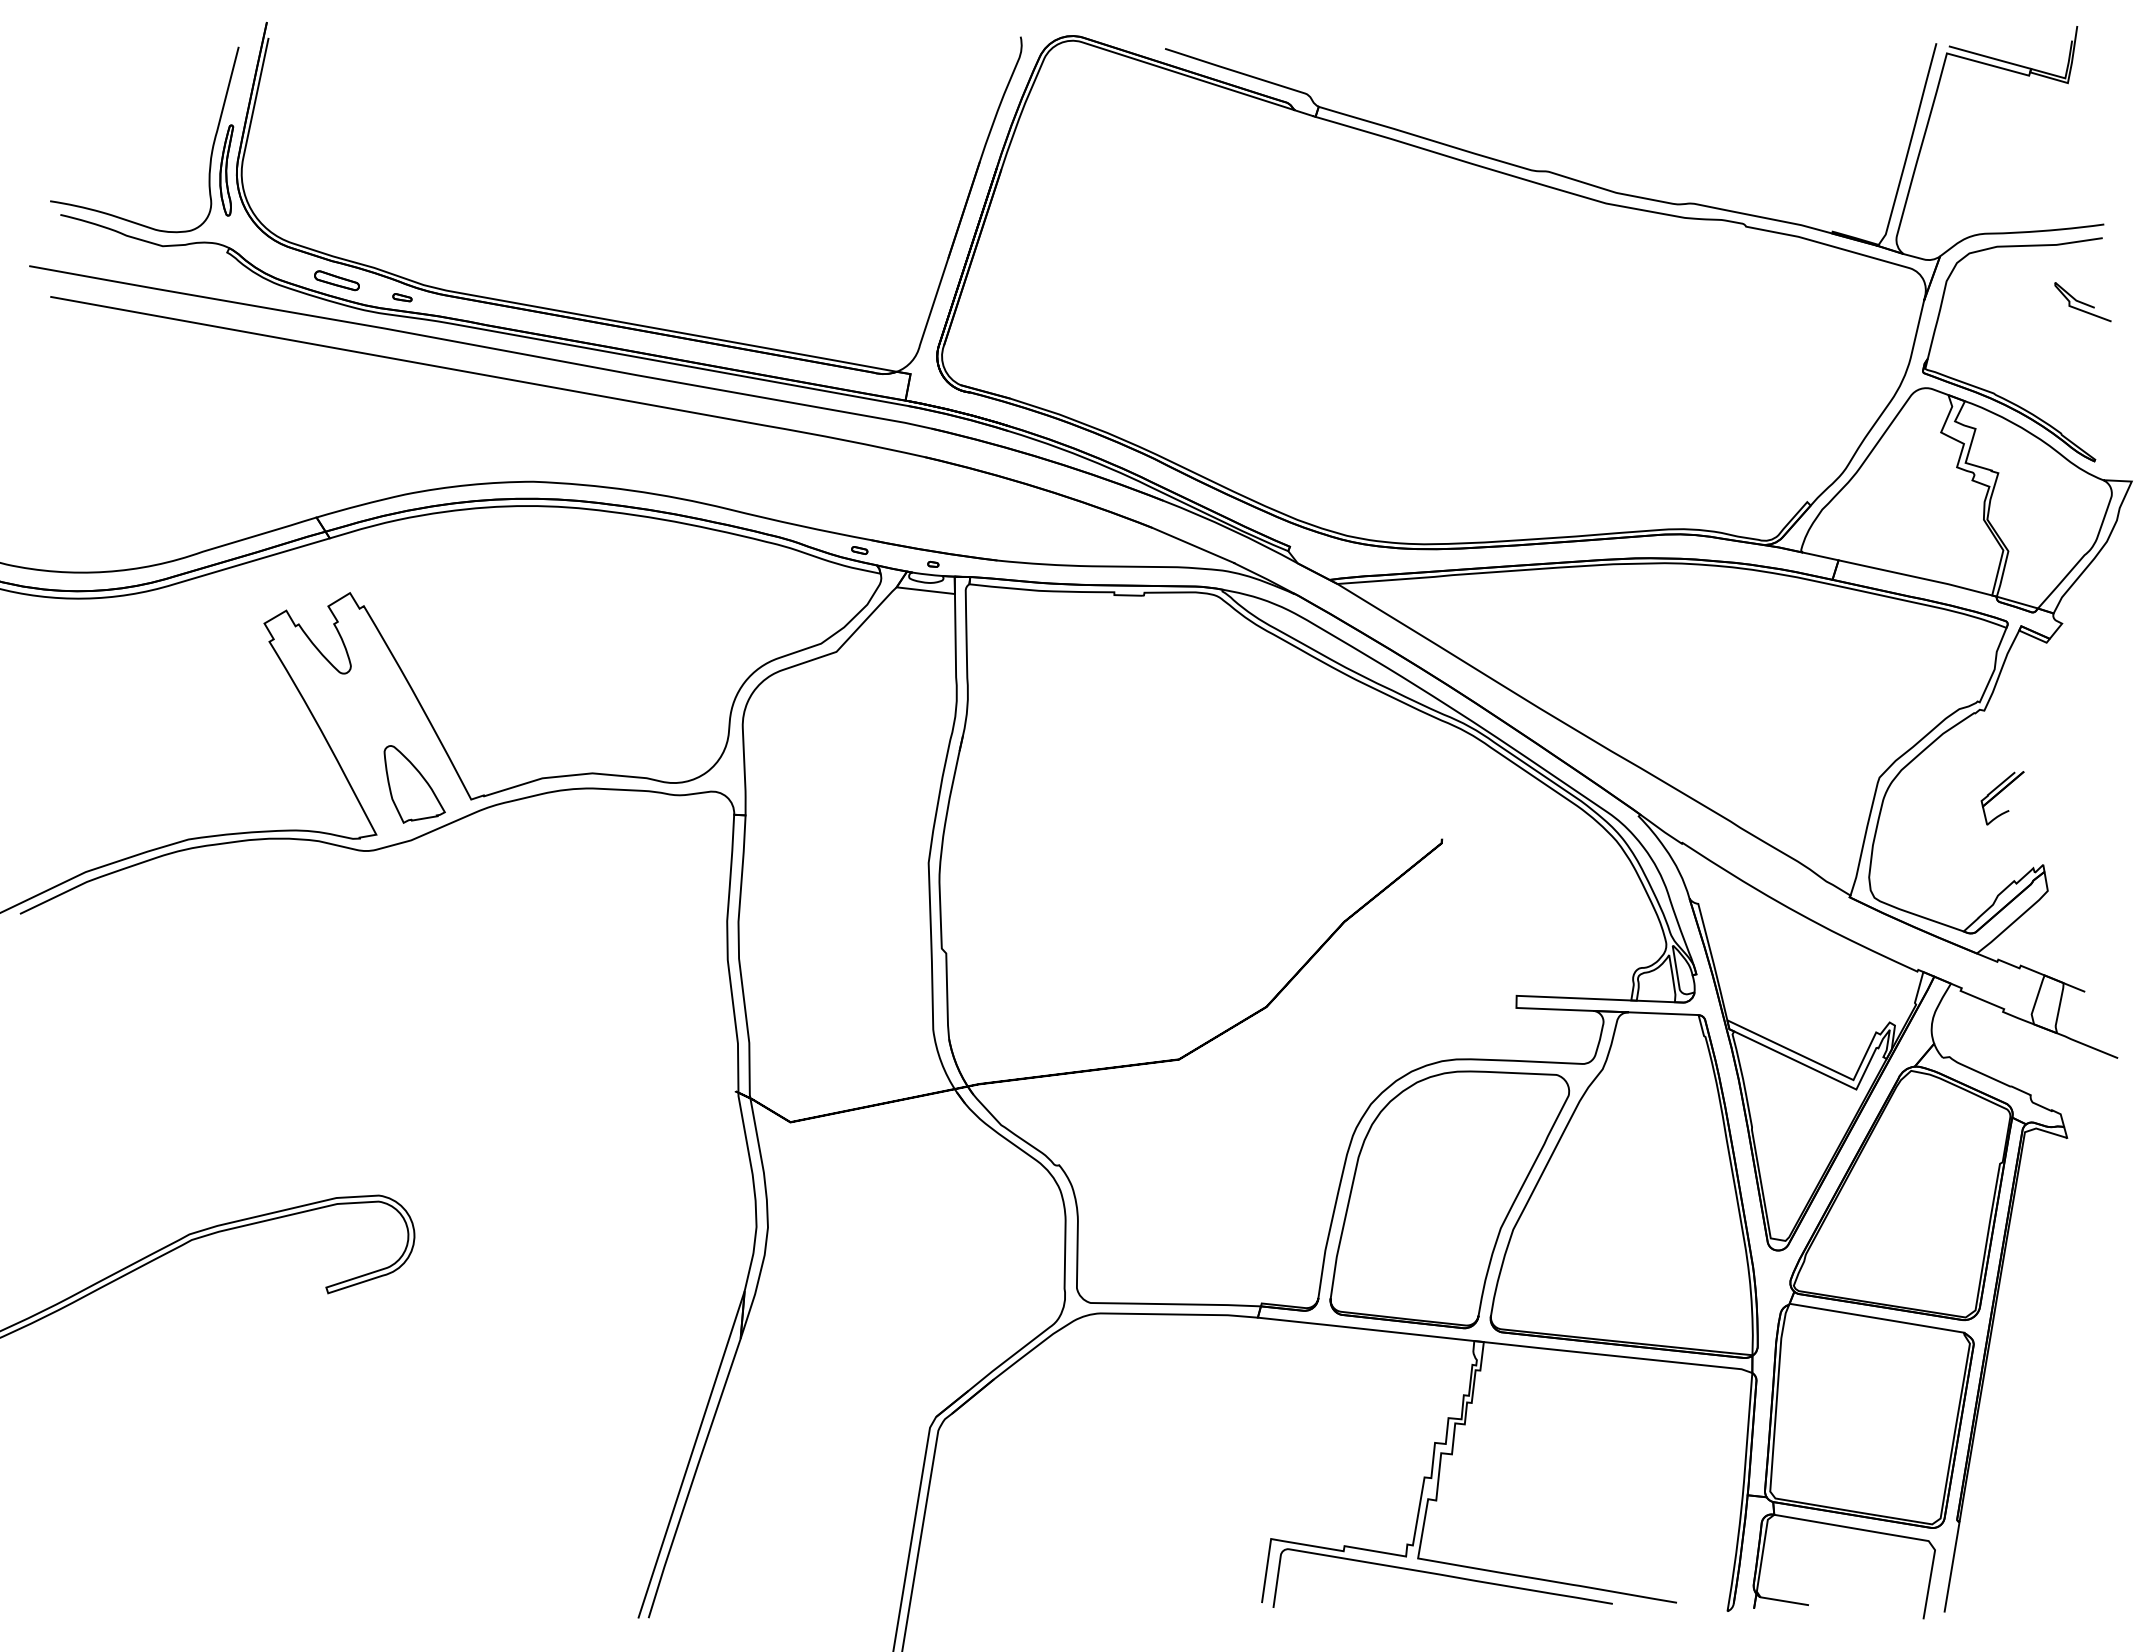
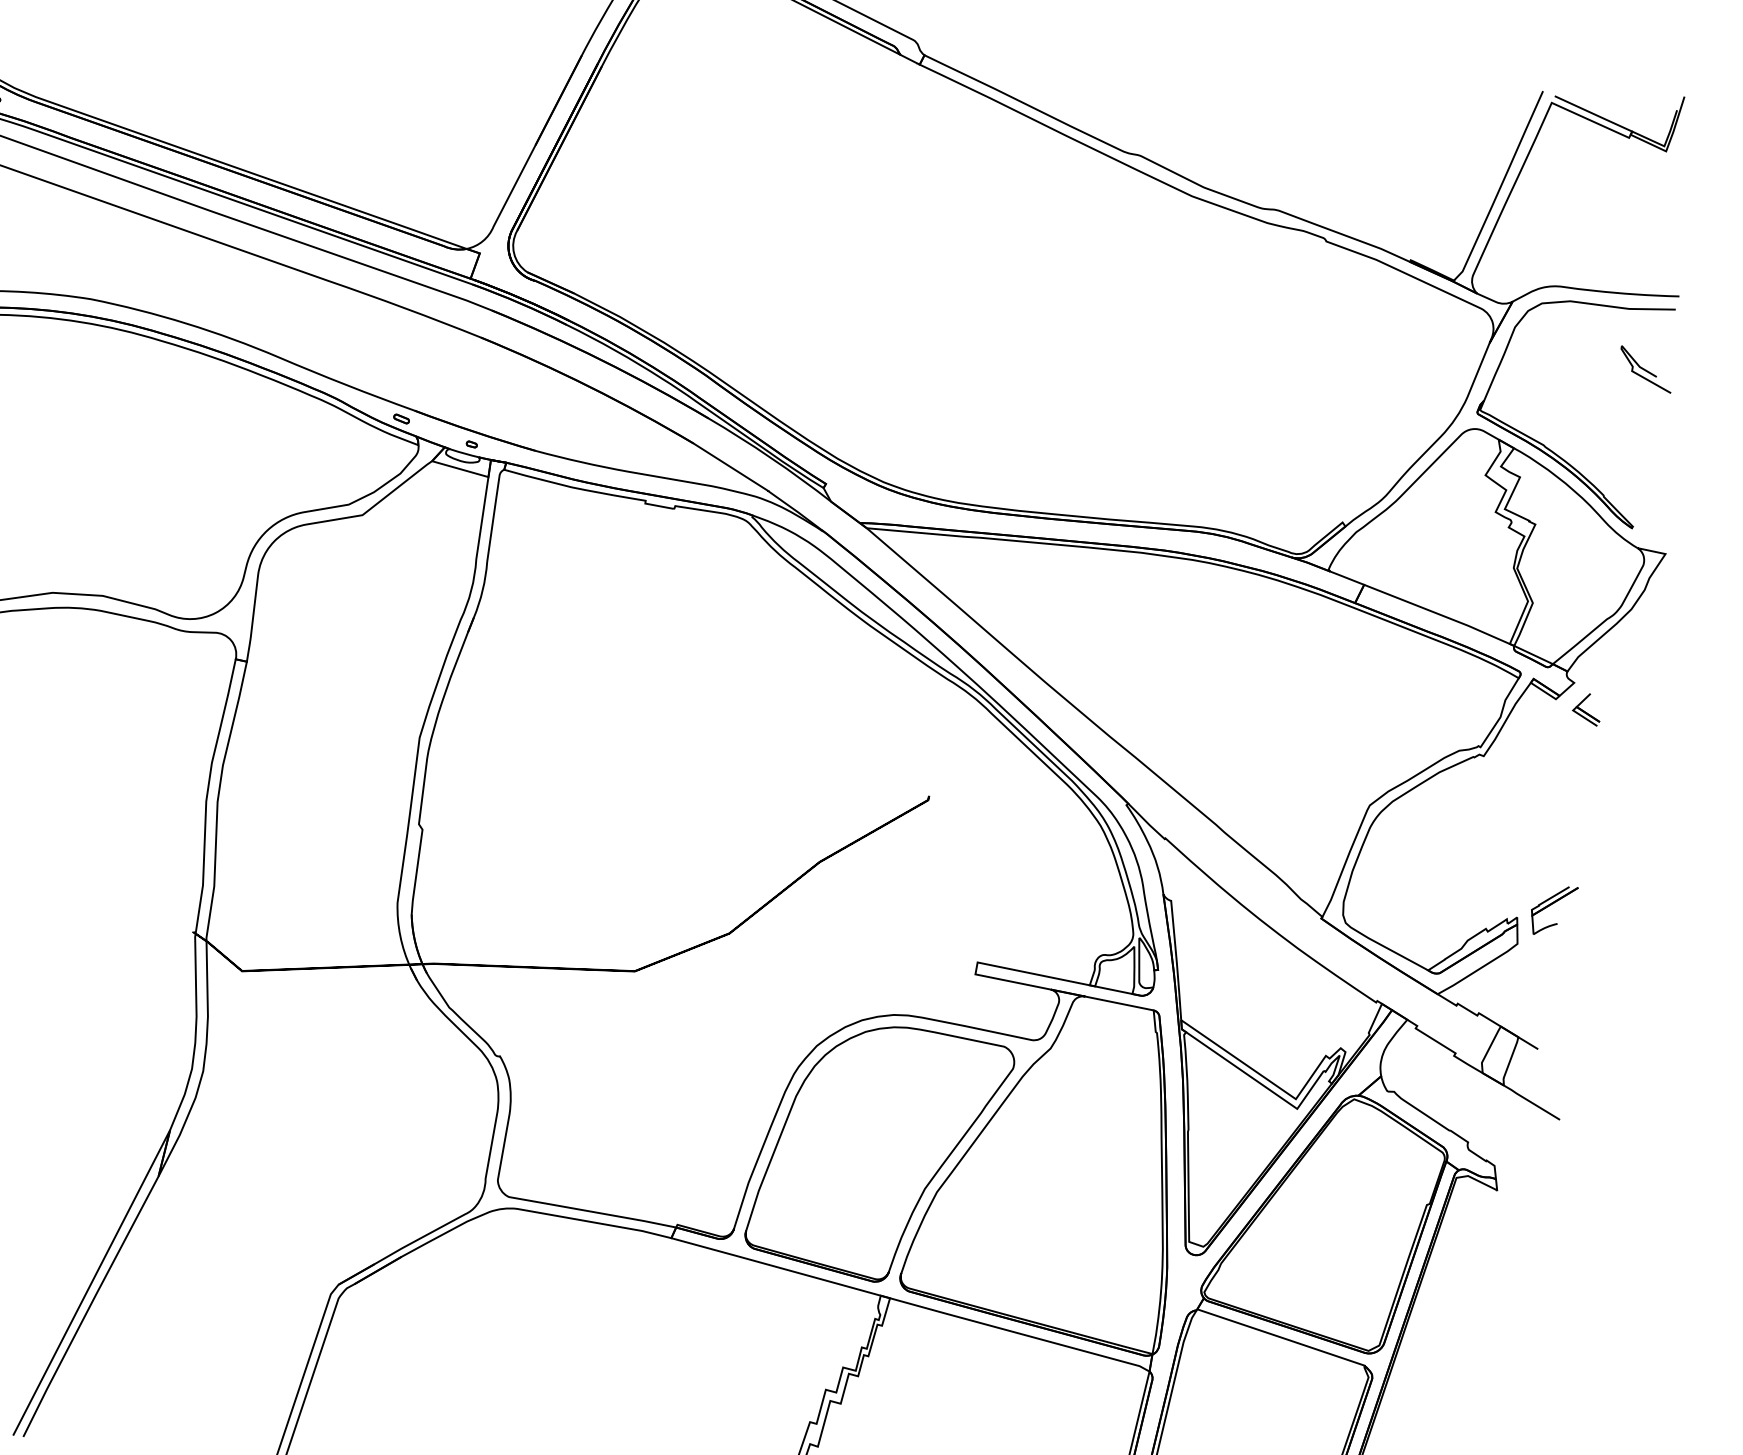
part: (2078, 647) -> (1586, 708), added
part: (2002, 798) -> (1552, 910), moved

